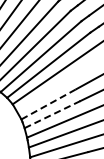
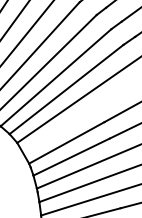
line: (49, 104) -> (67, 143), dashed -> solid
line: (52, 114) -> (71, 156), dashed -> solid

